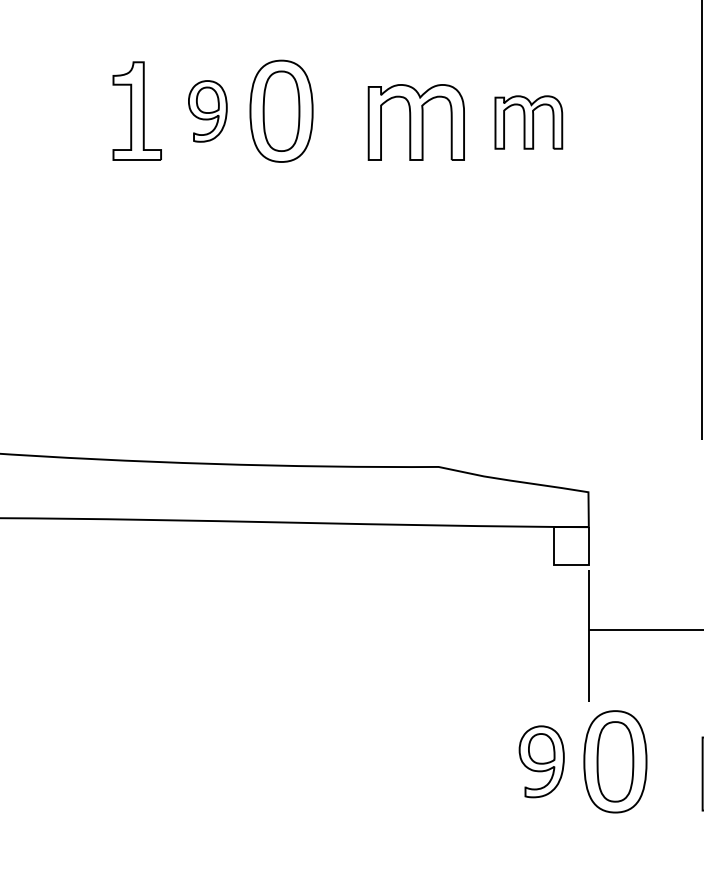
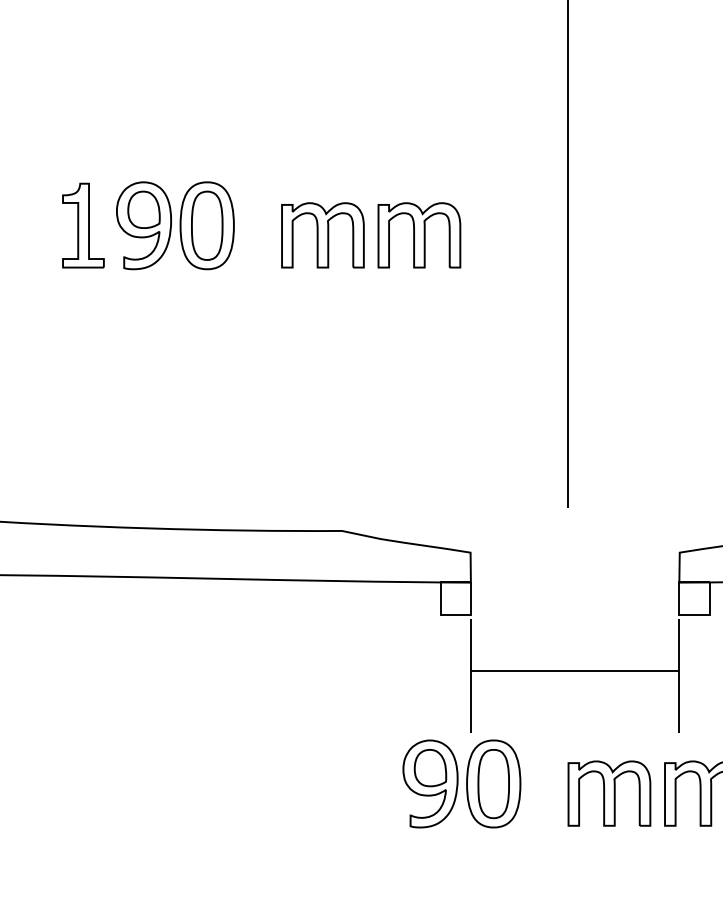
part: (207, 110) -> (143, 225), size x1.67
part: (528, 122) -> (419, 235), size x1.43
part: (541, 761) -> (430, 783), size x1.43

